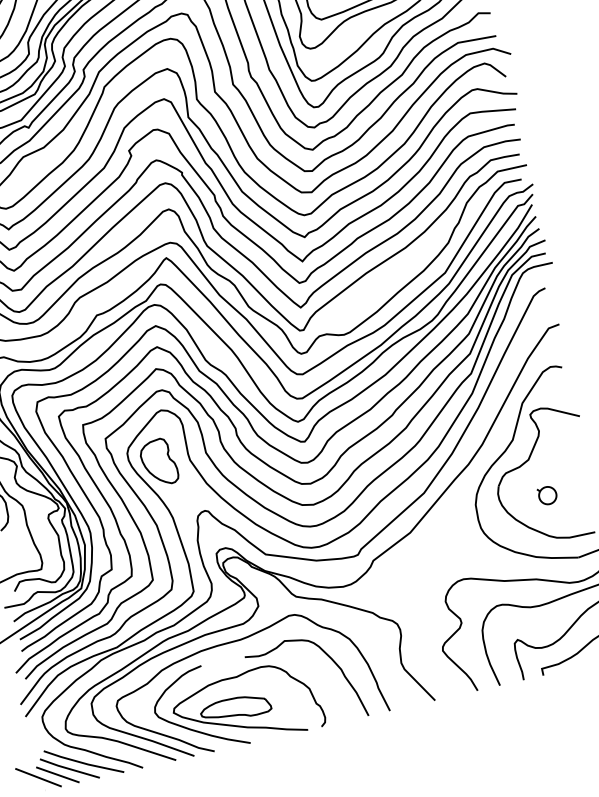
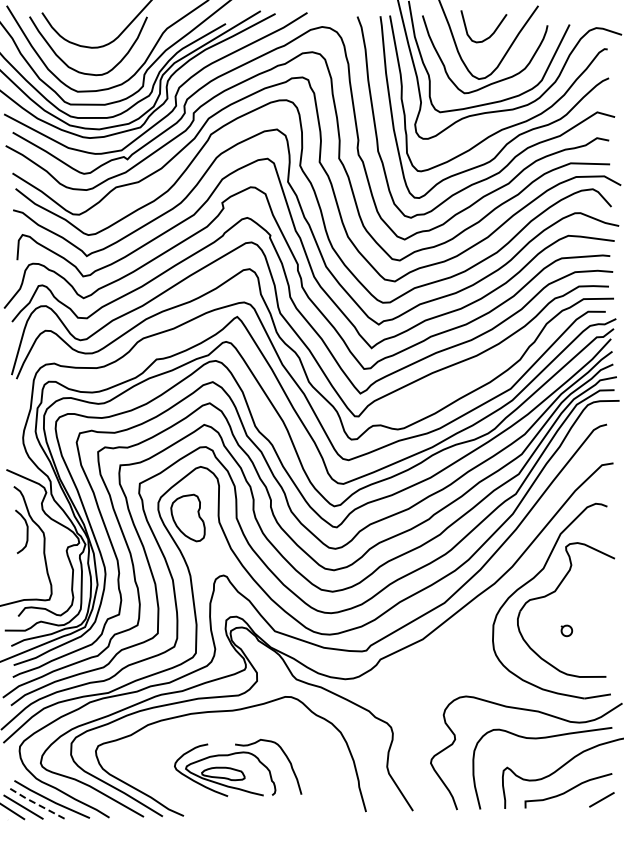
part: (547, 495) -> (566, 630), size x0.6
part: (256, 693) -> (237, 767), size x0.6
line: (68, 768) -> (35, 803), solid -> dashed

